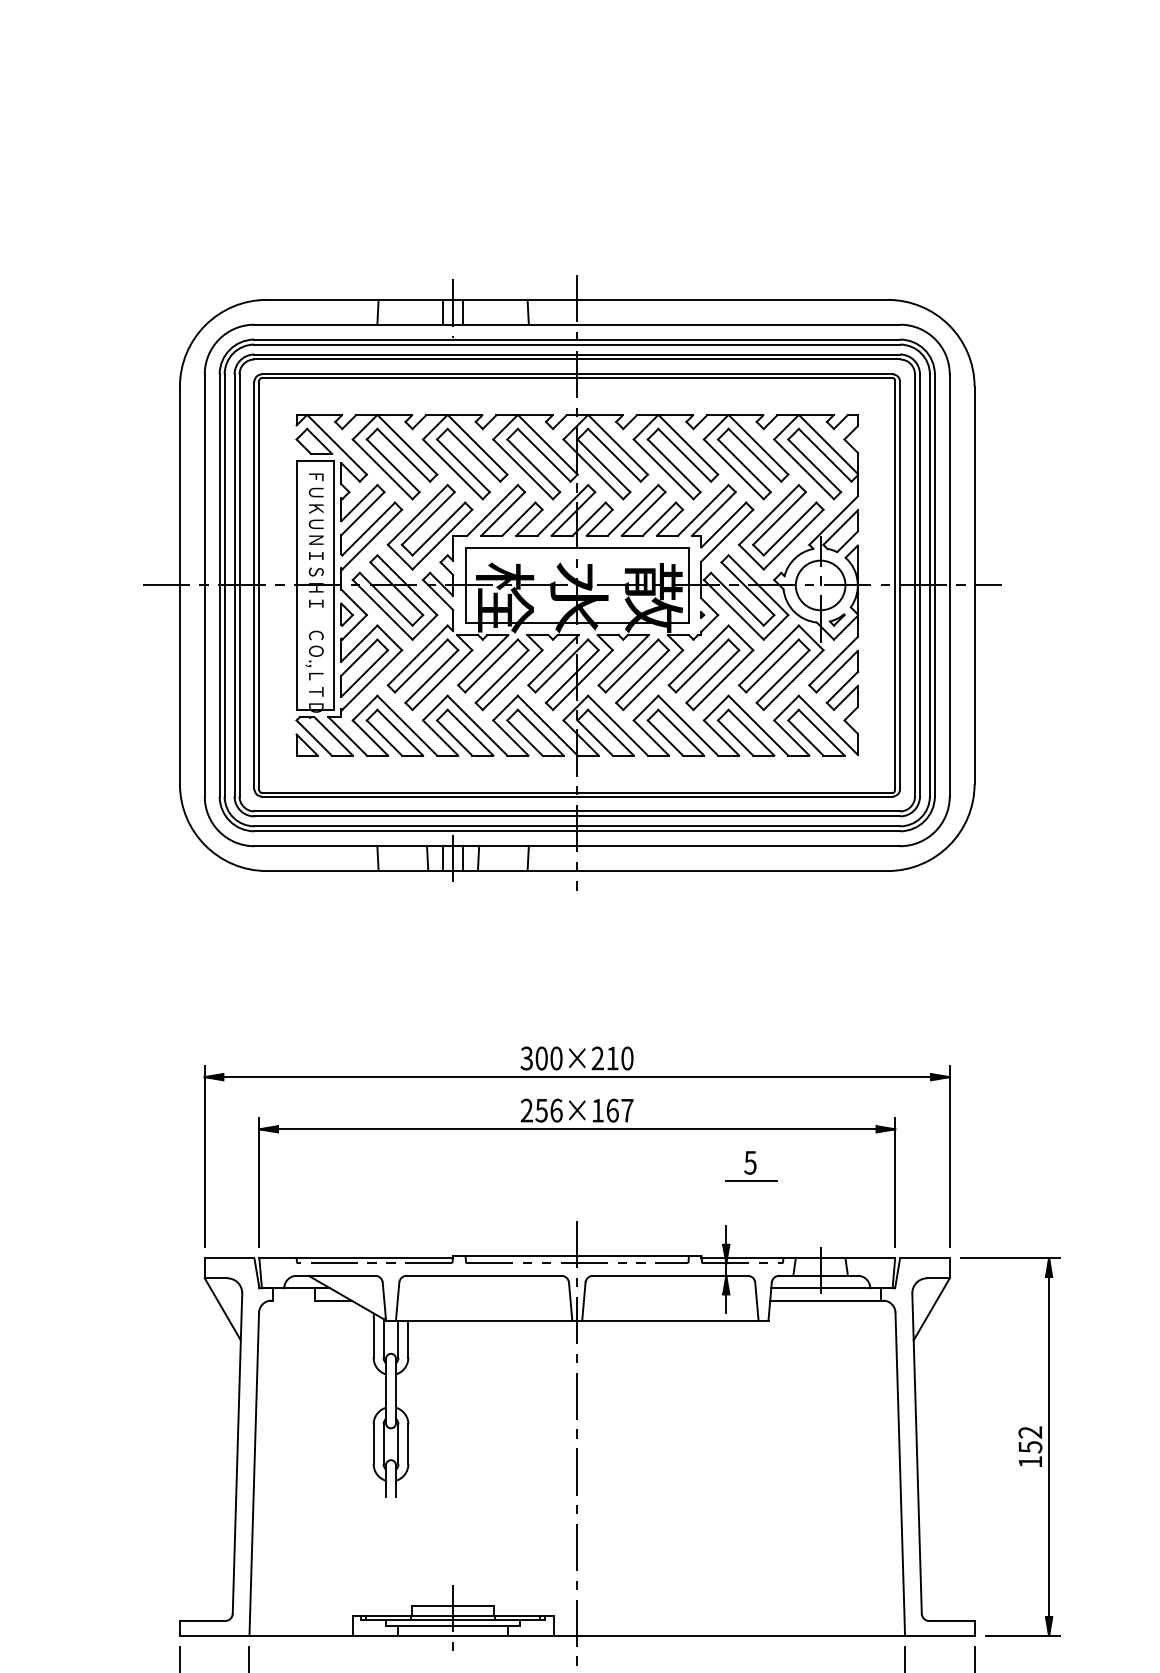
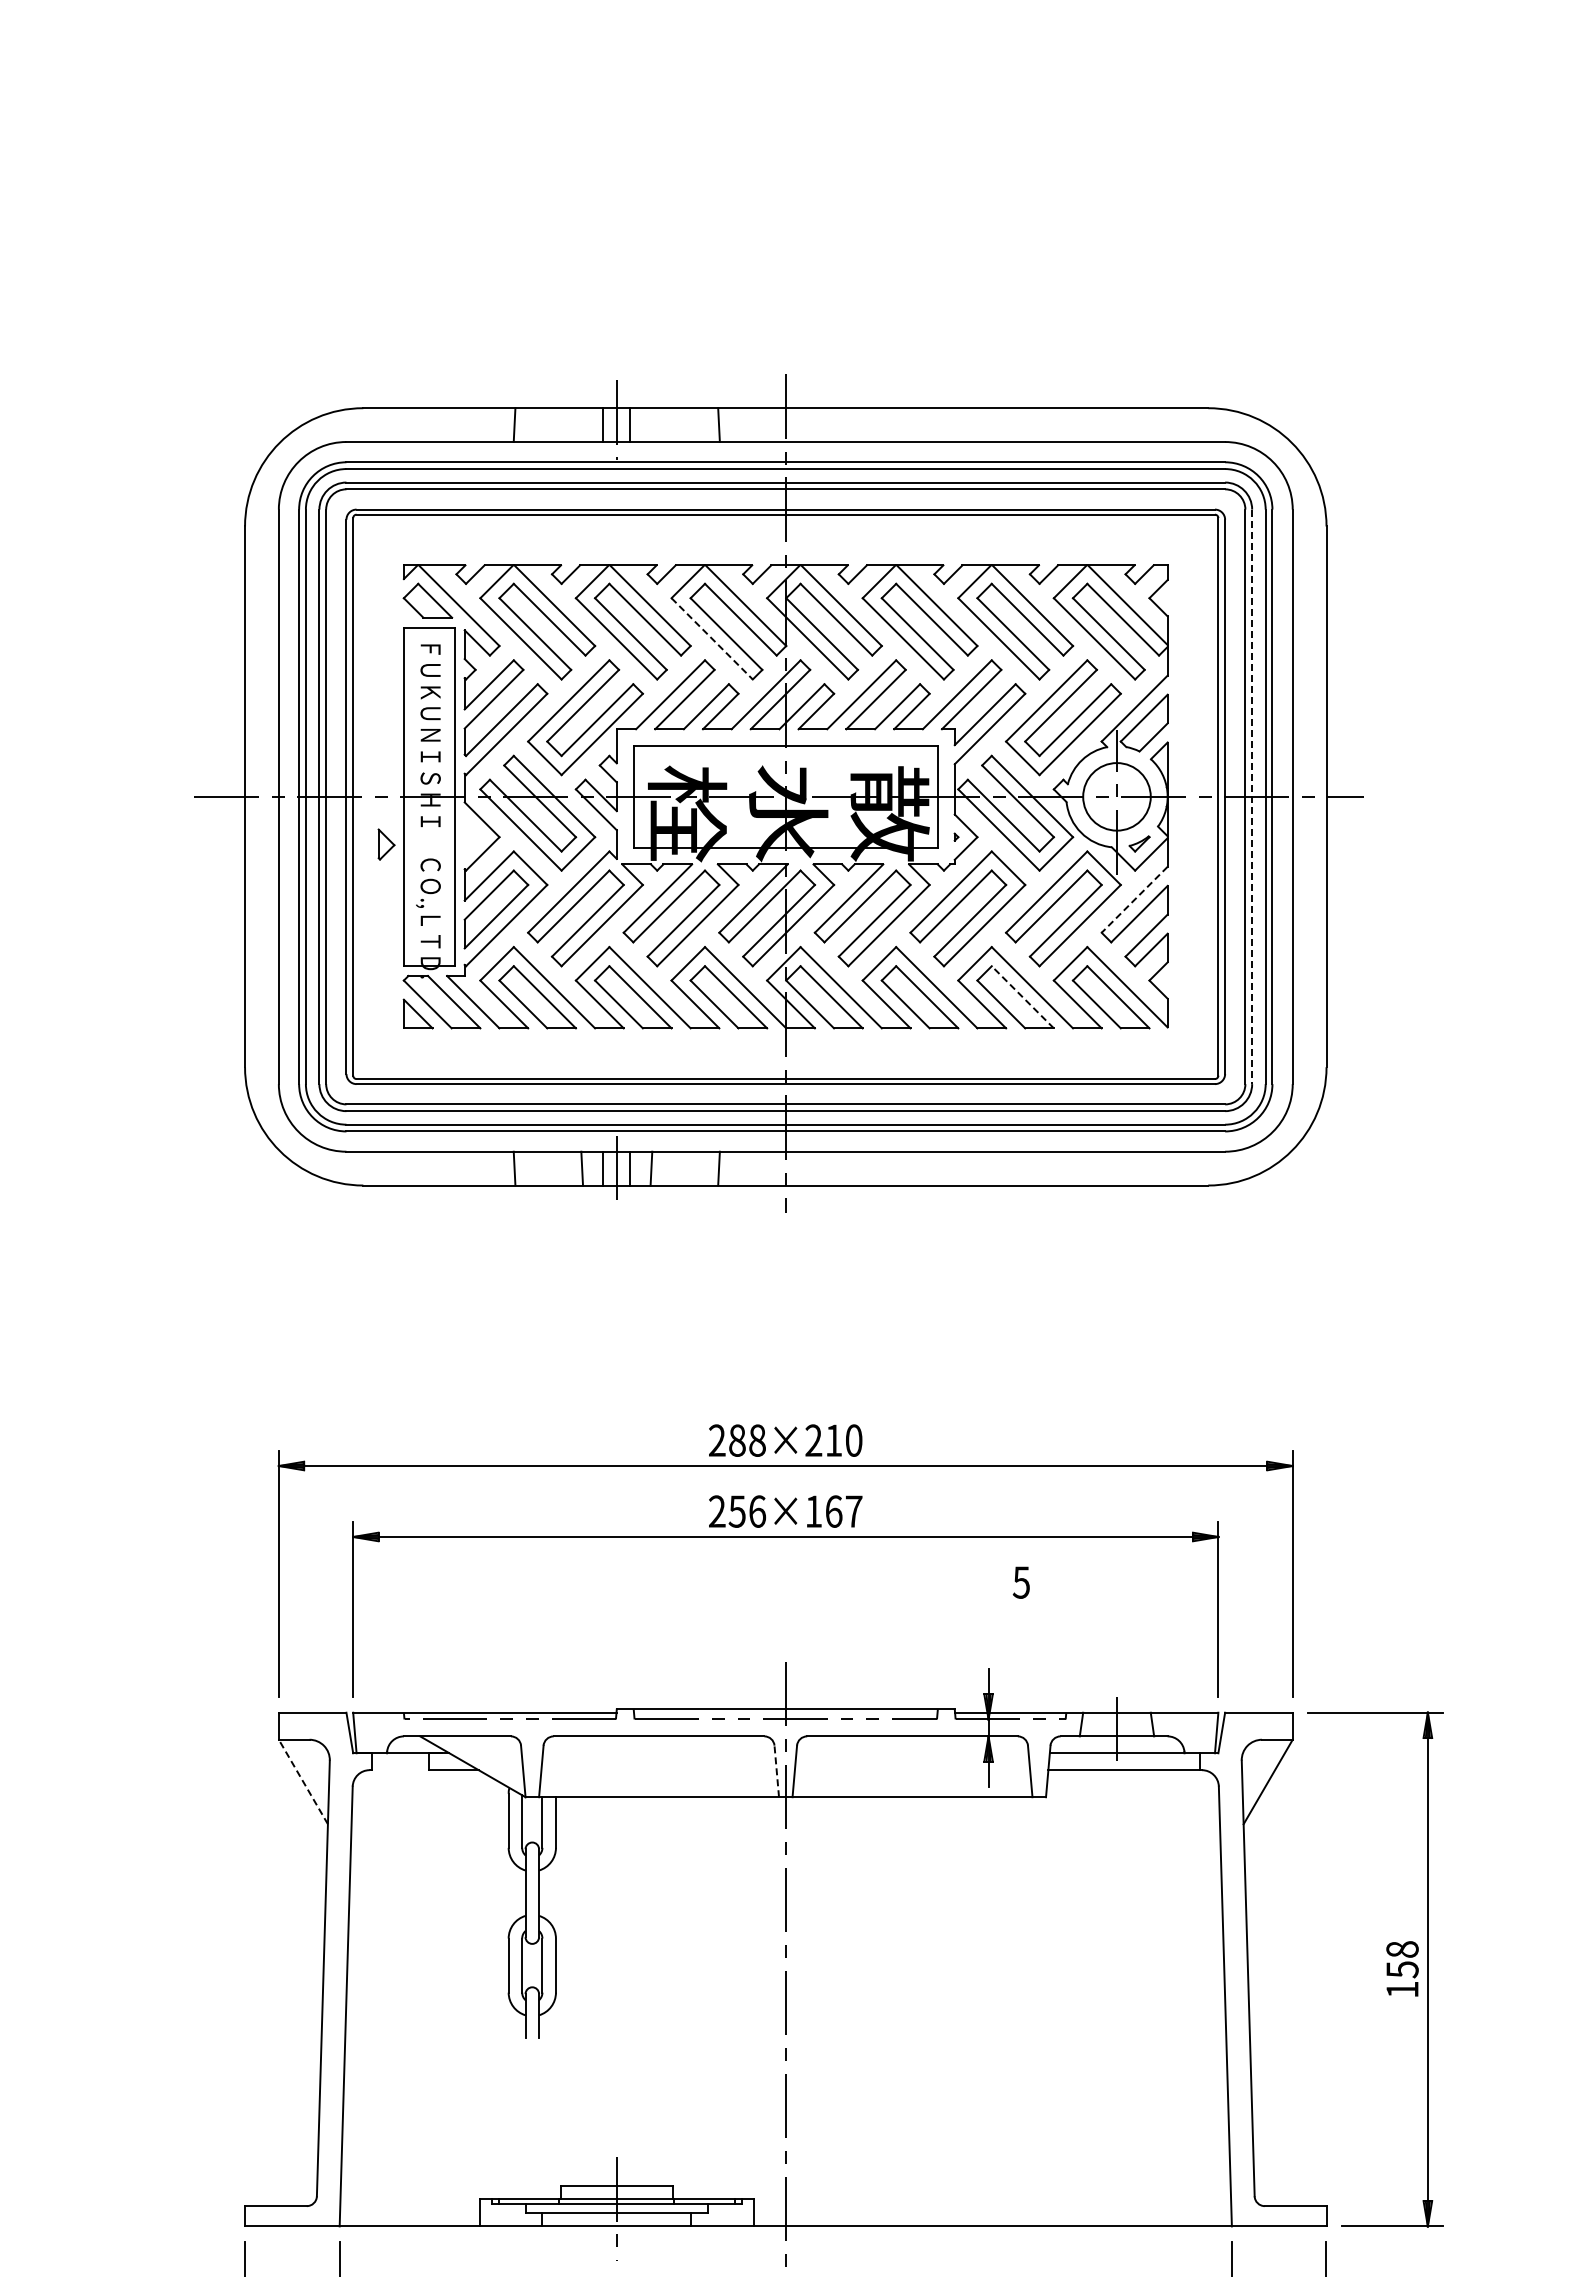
line: (523, 469) -> (712, 639), solid -> dashed
line: (920, 585) -> (1252, 797), solid -> dashed
part: (347, 614) -> (386, 844), moved
line: (833, 660) -> (1134, 899), solid -> dashed
line: (751, 732) -> (1022, 997), solid -> dashed
text: (541, 1058) -> (736, 1440), 300×210 -> 288×210
line: (751, 1181) -> (1022, 1607), removed
line: (570, 1301) -> (776, 1771), solid -> dashed
line: (222, 1309) -> (303, 1782), solid -> dashed
text: (1030, 1432) -> (1402, 1949), 152 -> 158

